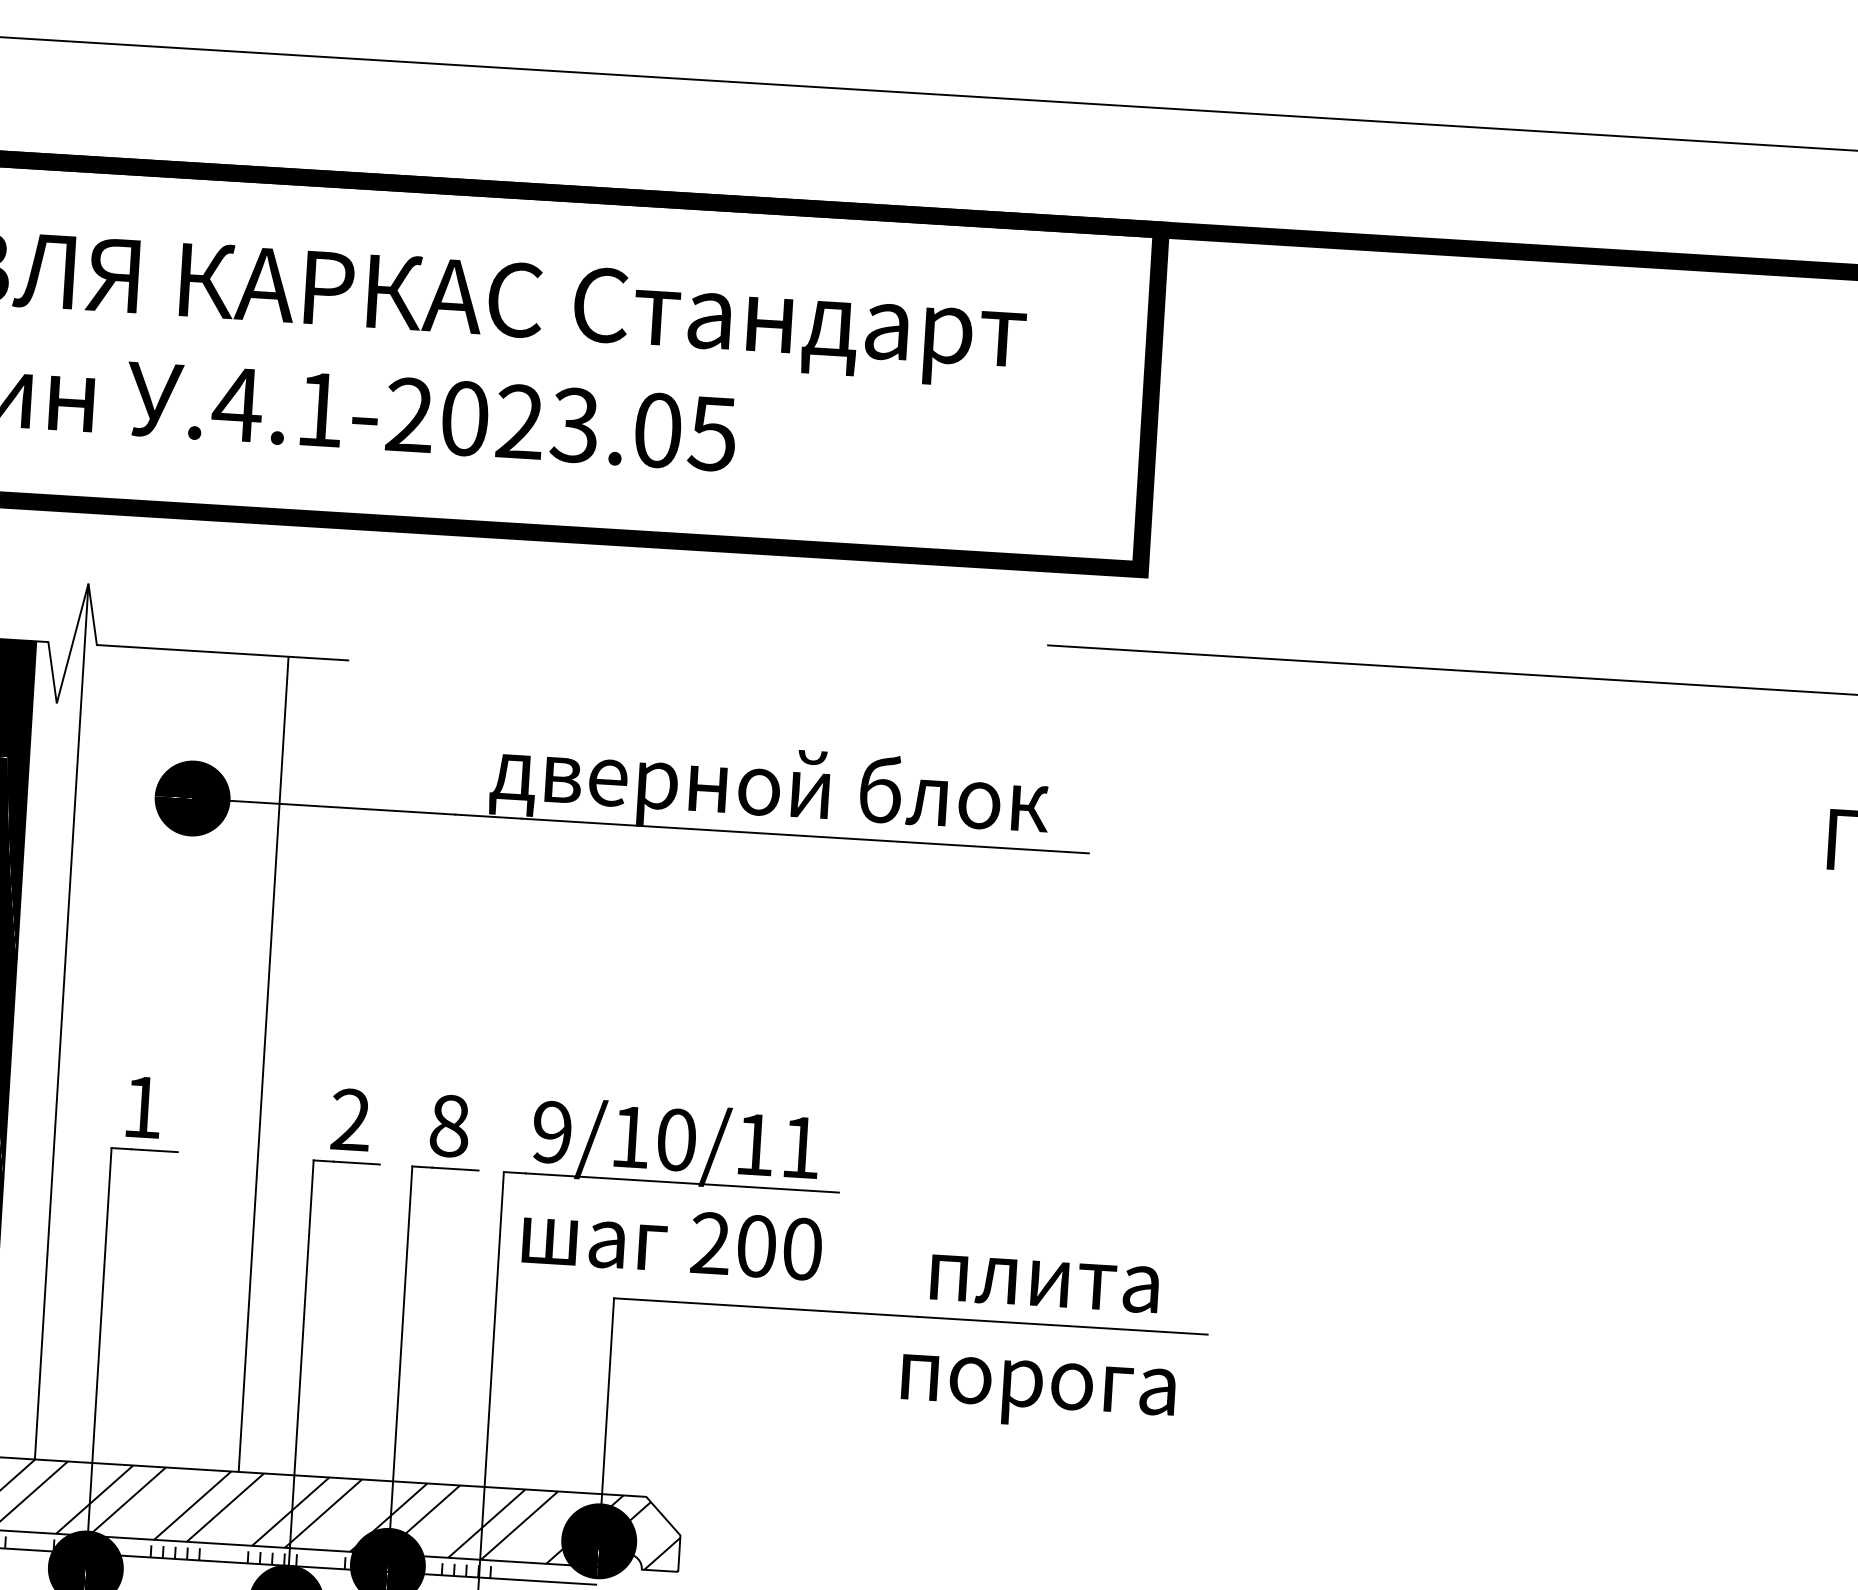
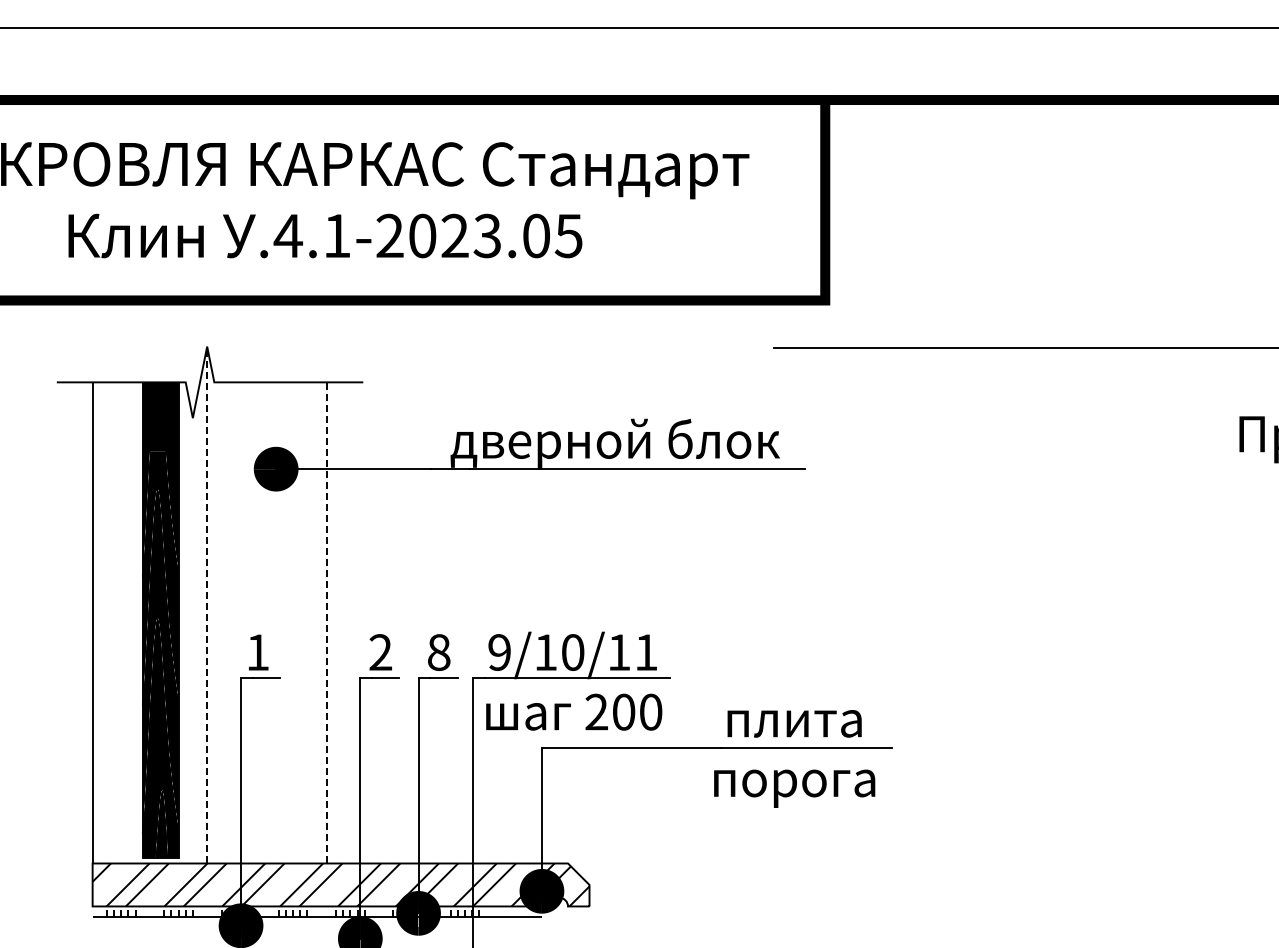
line: (62, 1020) -> (207, 604), solid -> dashed
line: (263, 1063) -> (327, 622), solid -> dashed

